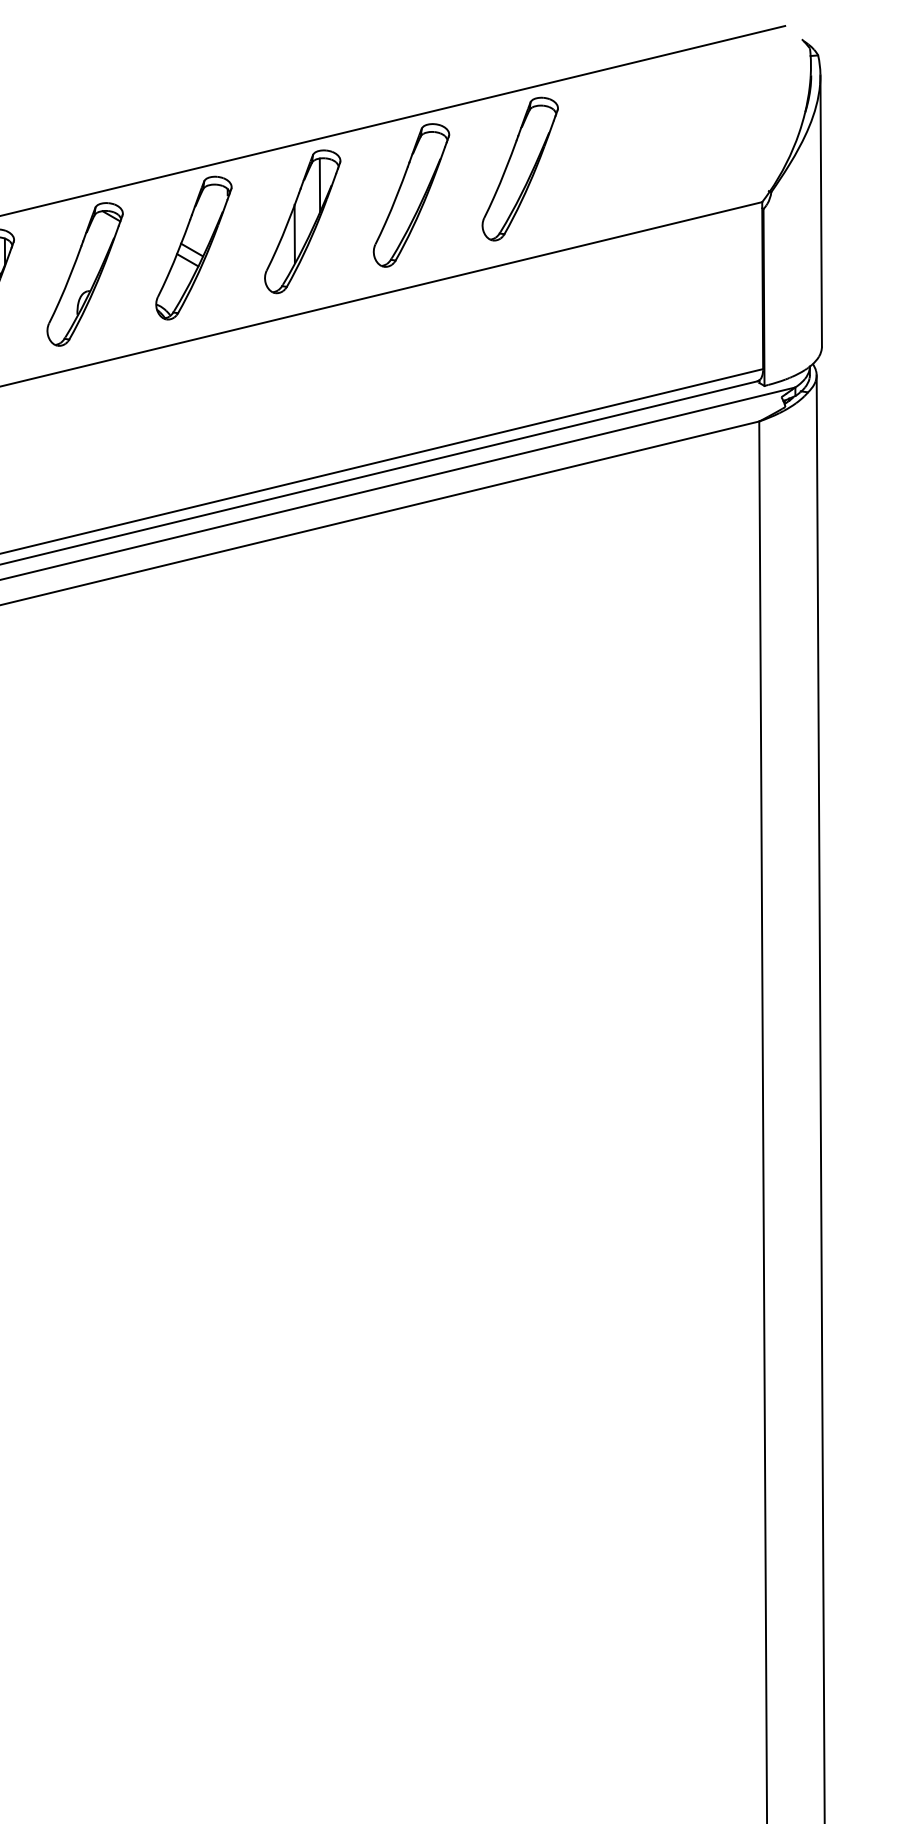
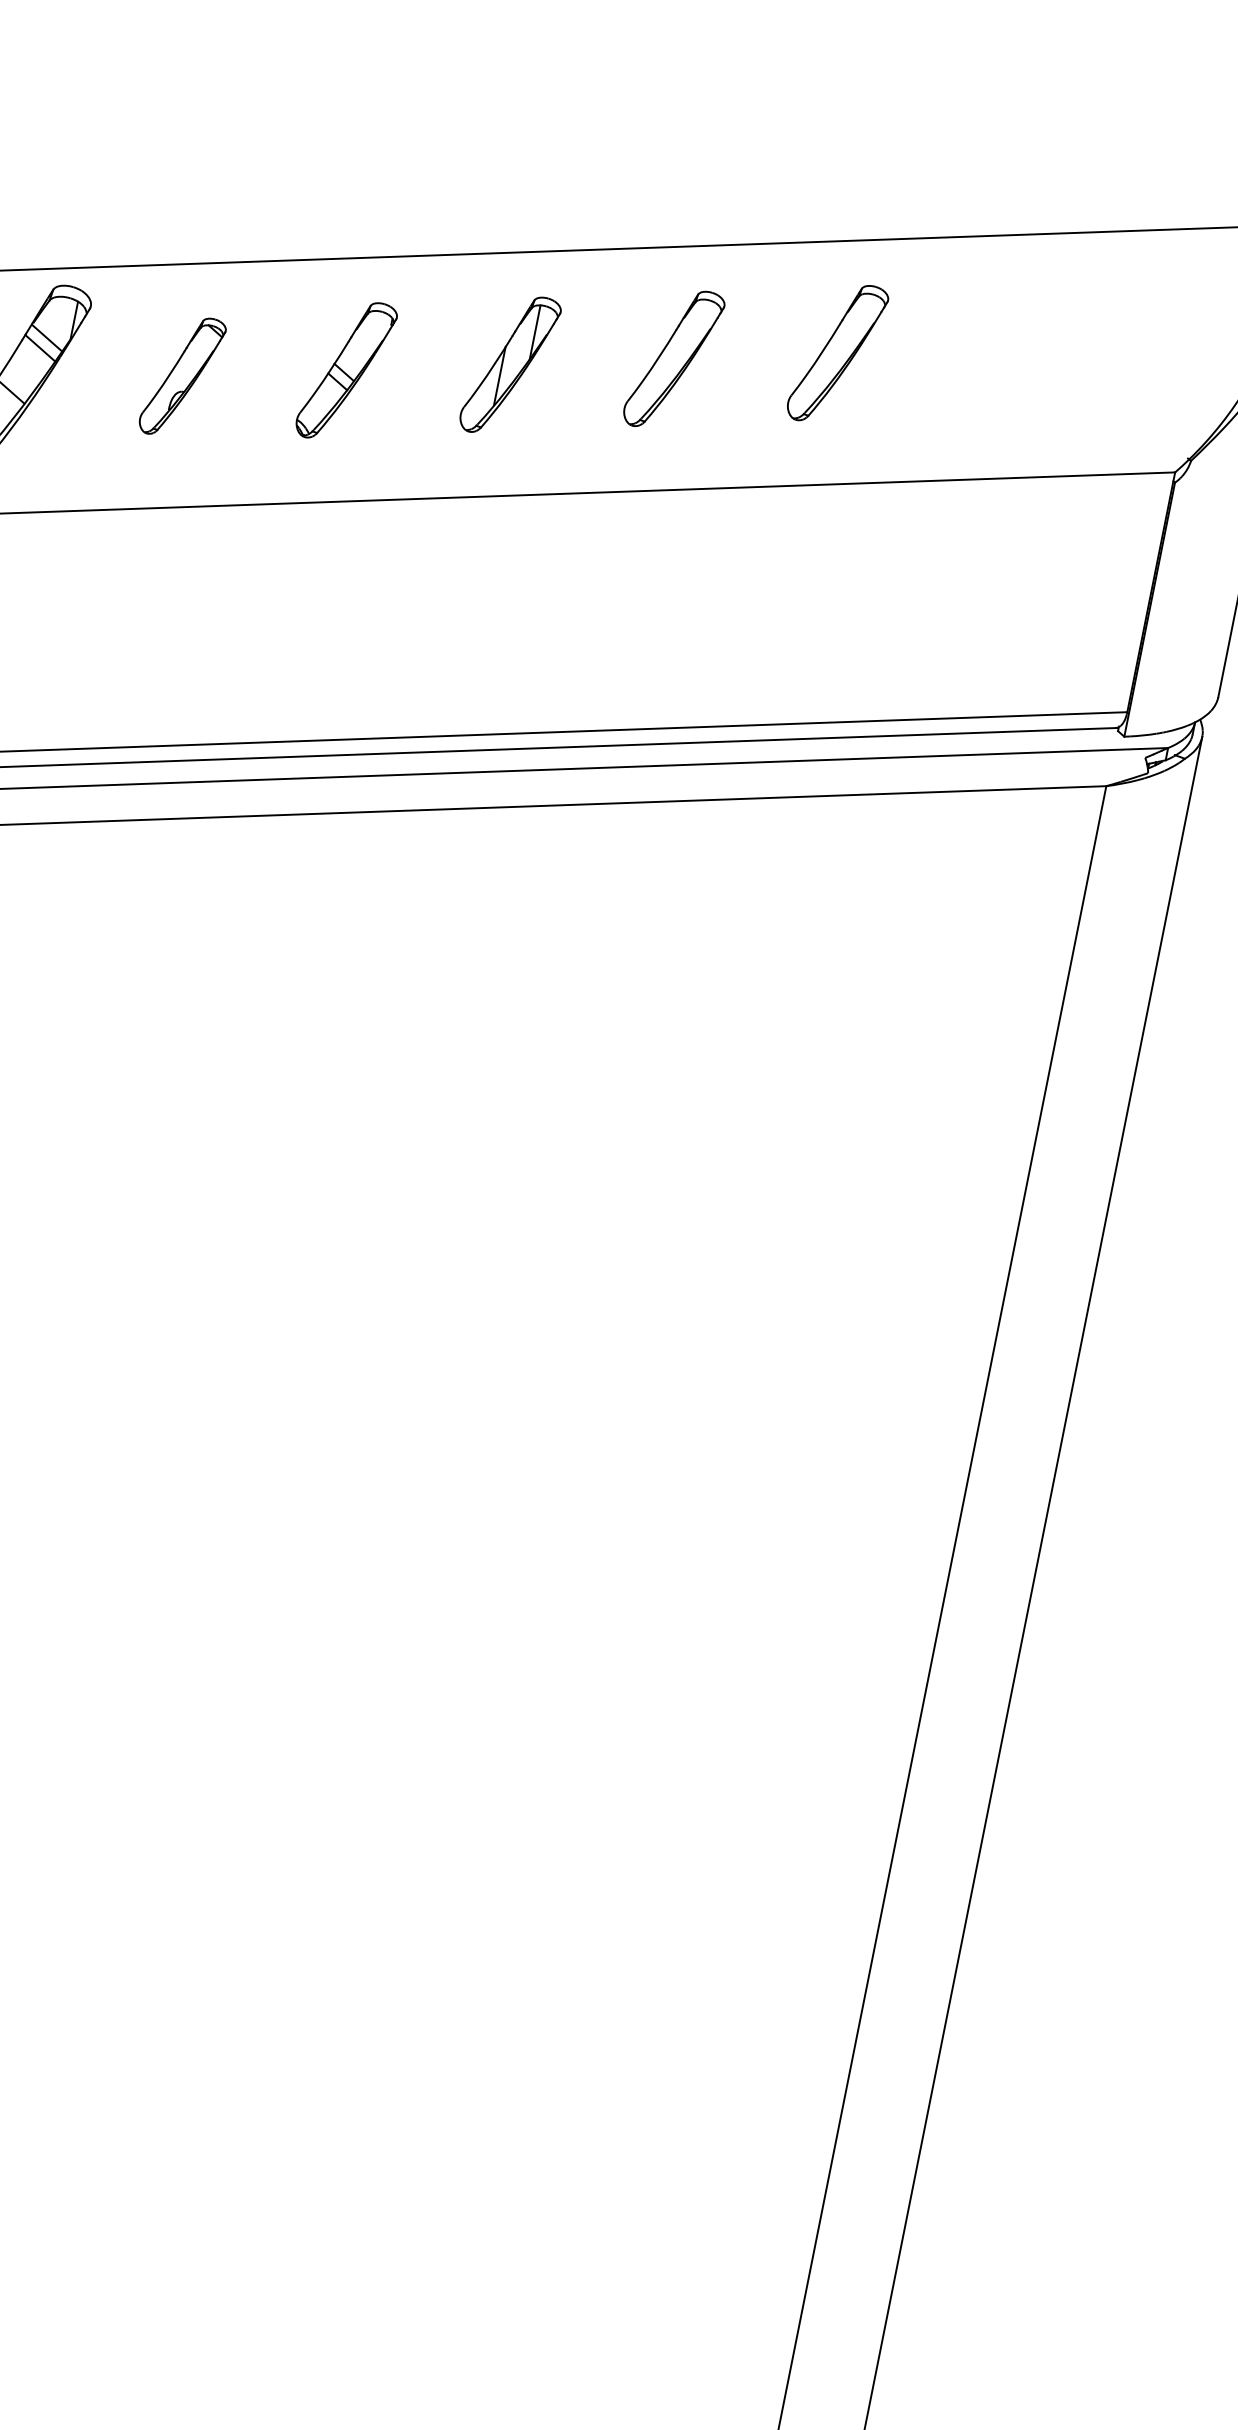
part: (519, 168) -> (836, 352), size x0.7
part: (411, 195) -> (674, 359), size x0.7
part: (302, 221) -> (510, 364), size x0.7
part: (193, 247) -> (345, 369), size x0.7
part: (84, 274) -> (181, 376), size x0.6

